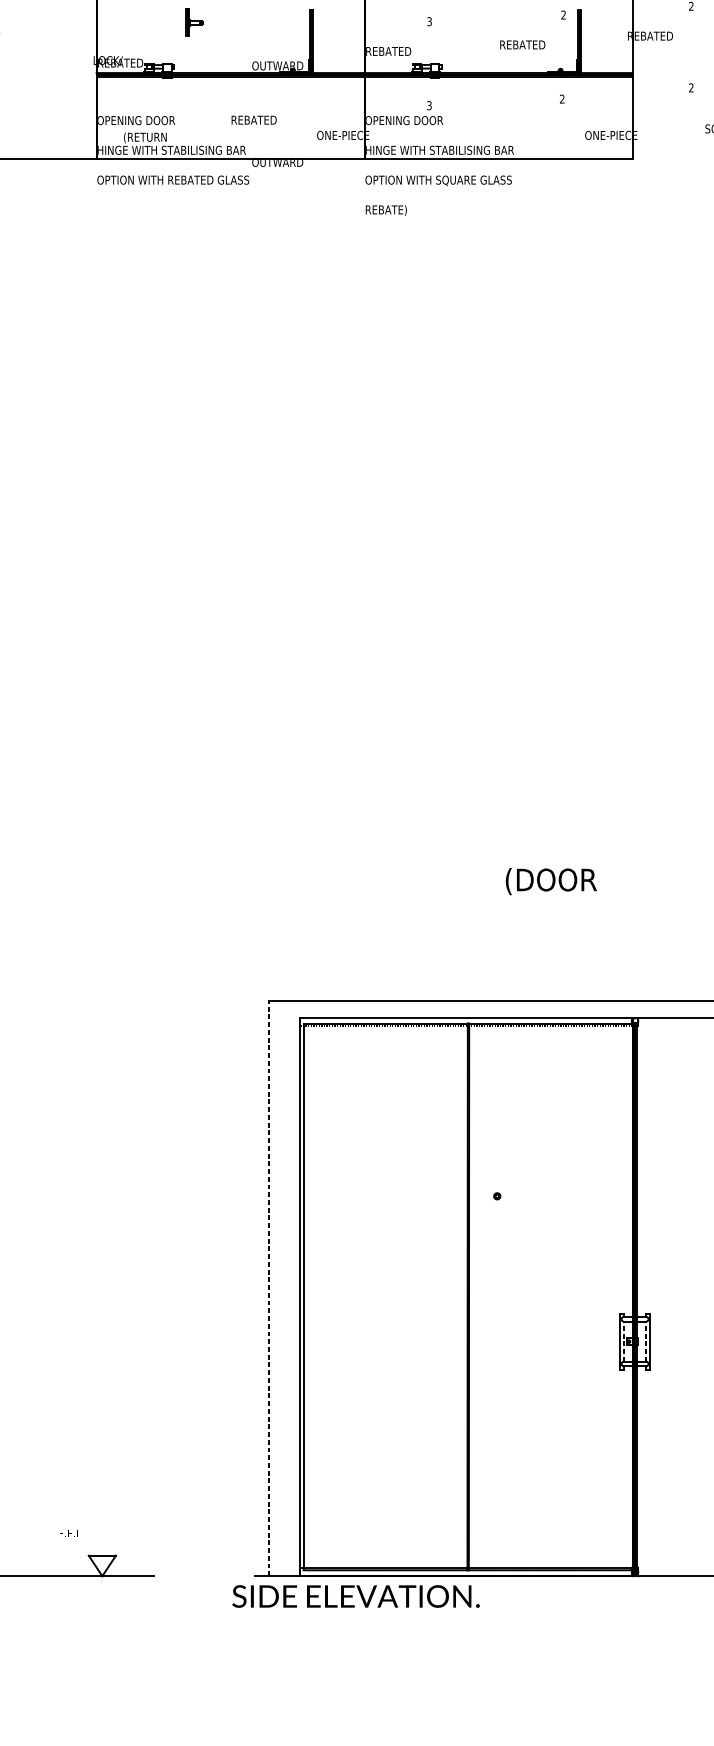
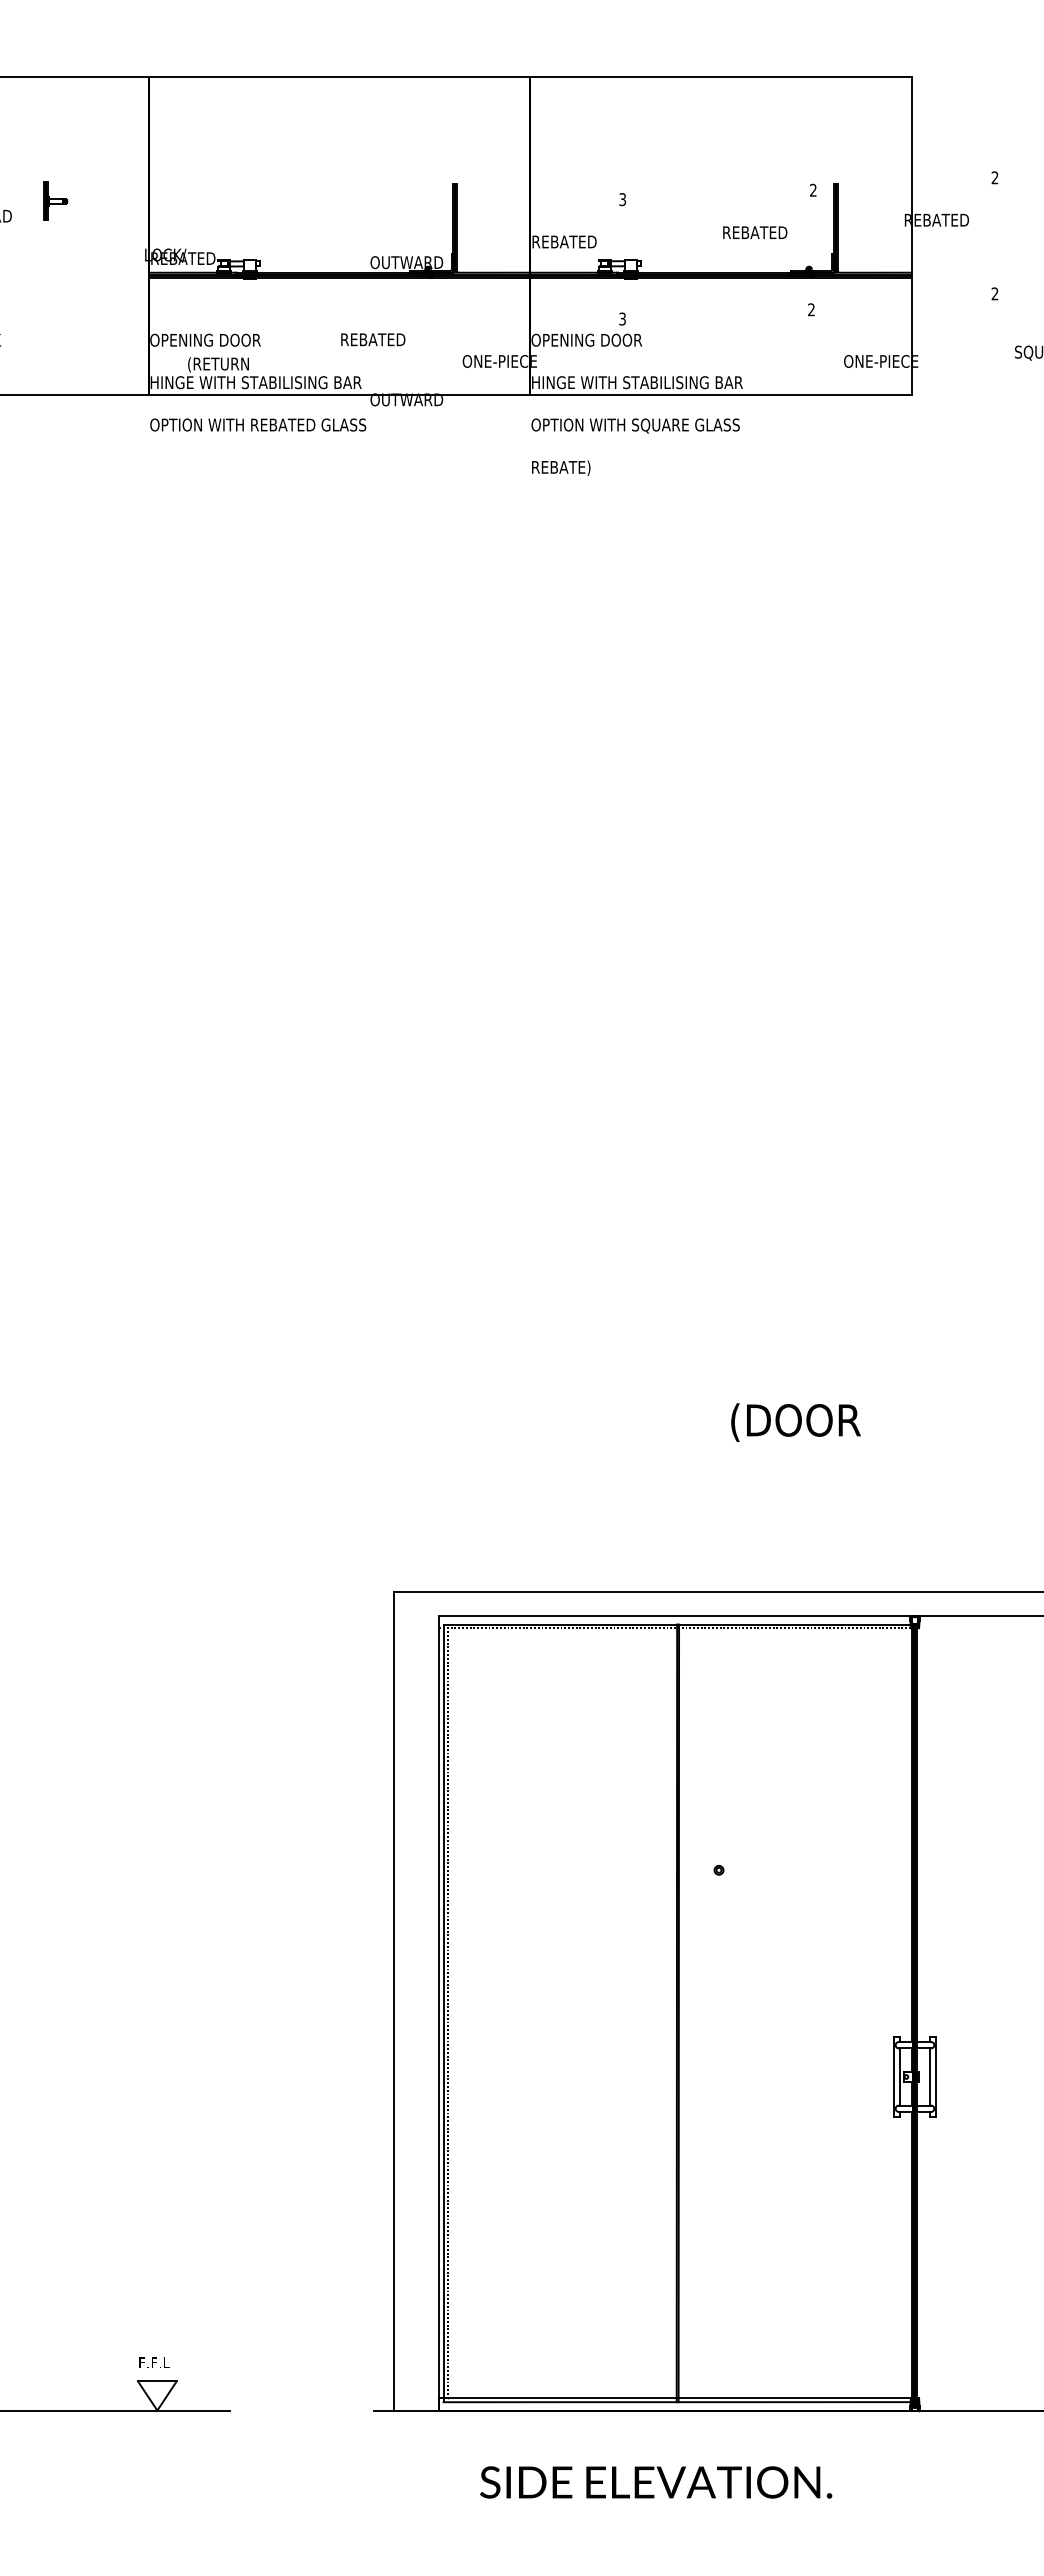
part: (194, 22) -> (55, 200), moved
line: (269, 1287) -> (394, 2000), dashed -> solid
line: (307, 1297) -> (448, 2013), added
line: (624, 1341) -> (899, 2076), dashed -> solid
line: (645, 1341) -> (930, 2076), dashed -> solid
text: (70, 1533) -> (154, 2362), moved
text: (356, 1596) -> (656, 2482), moved

